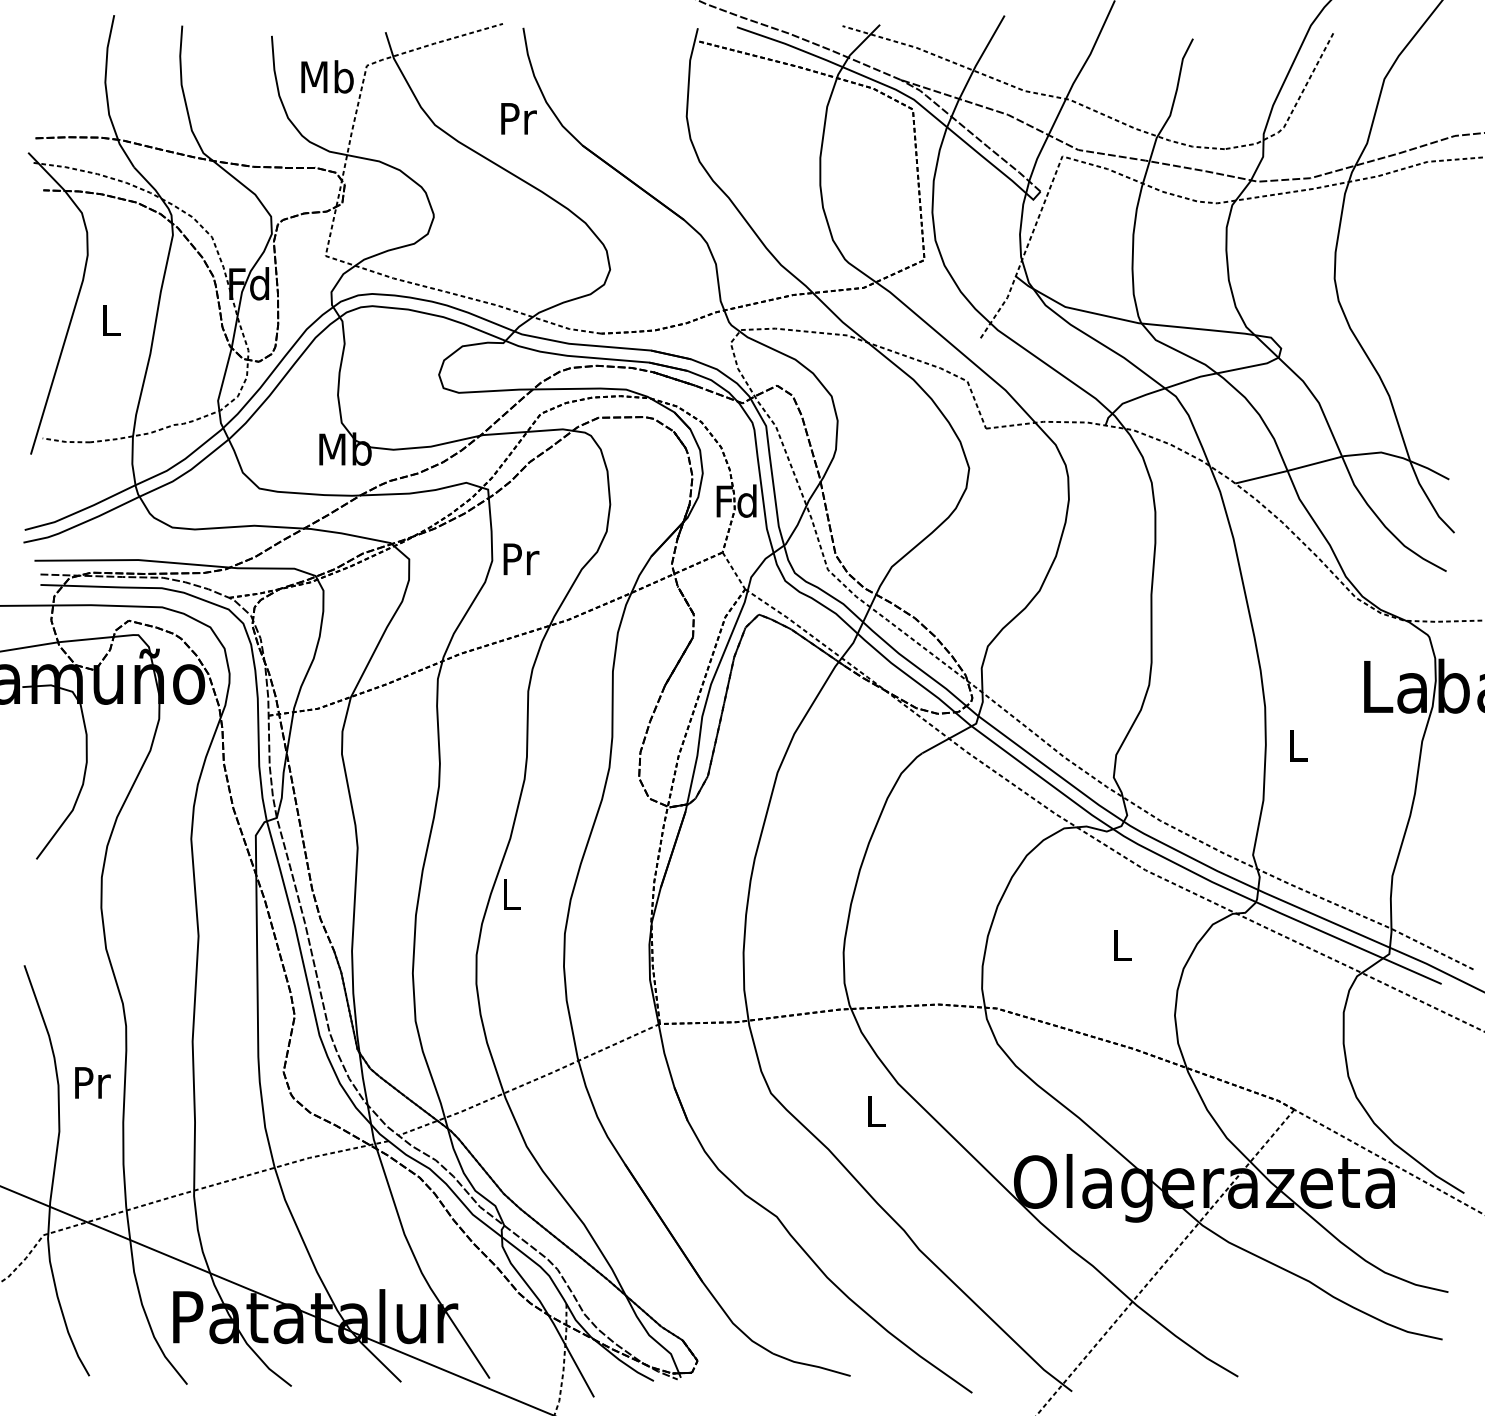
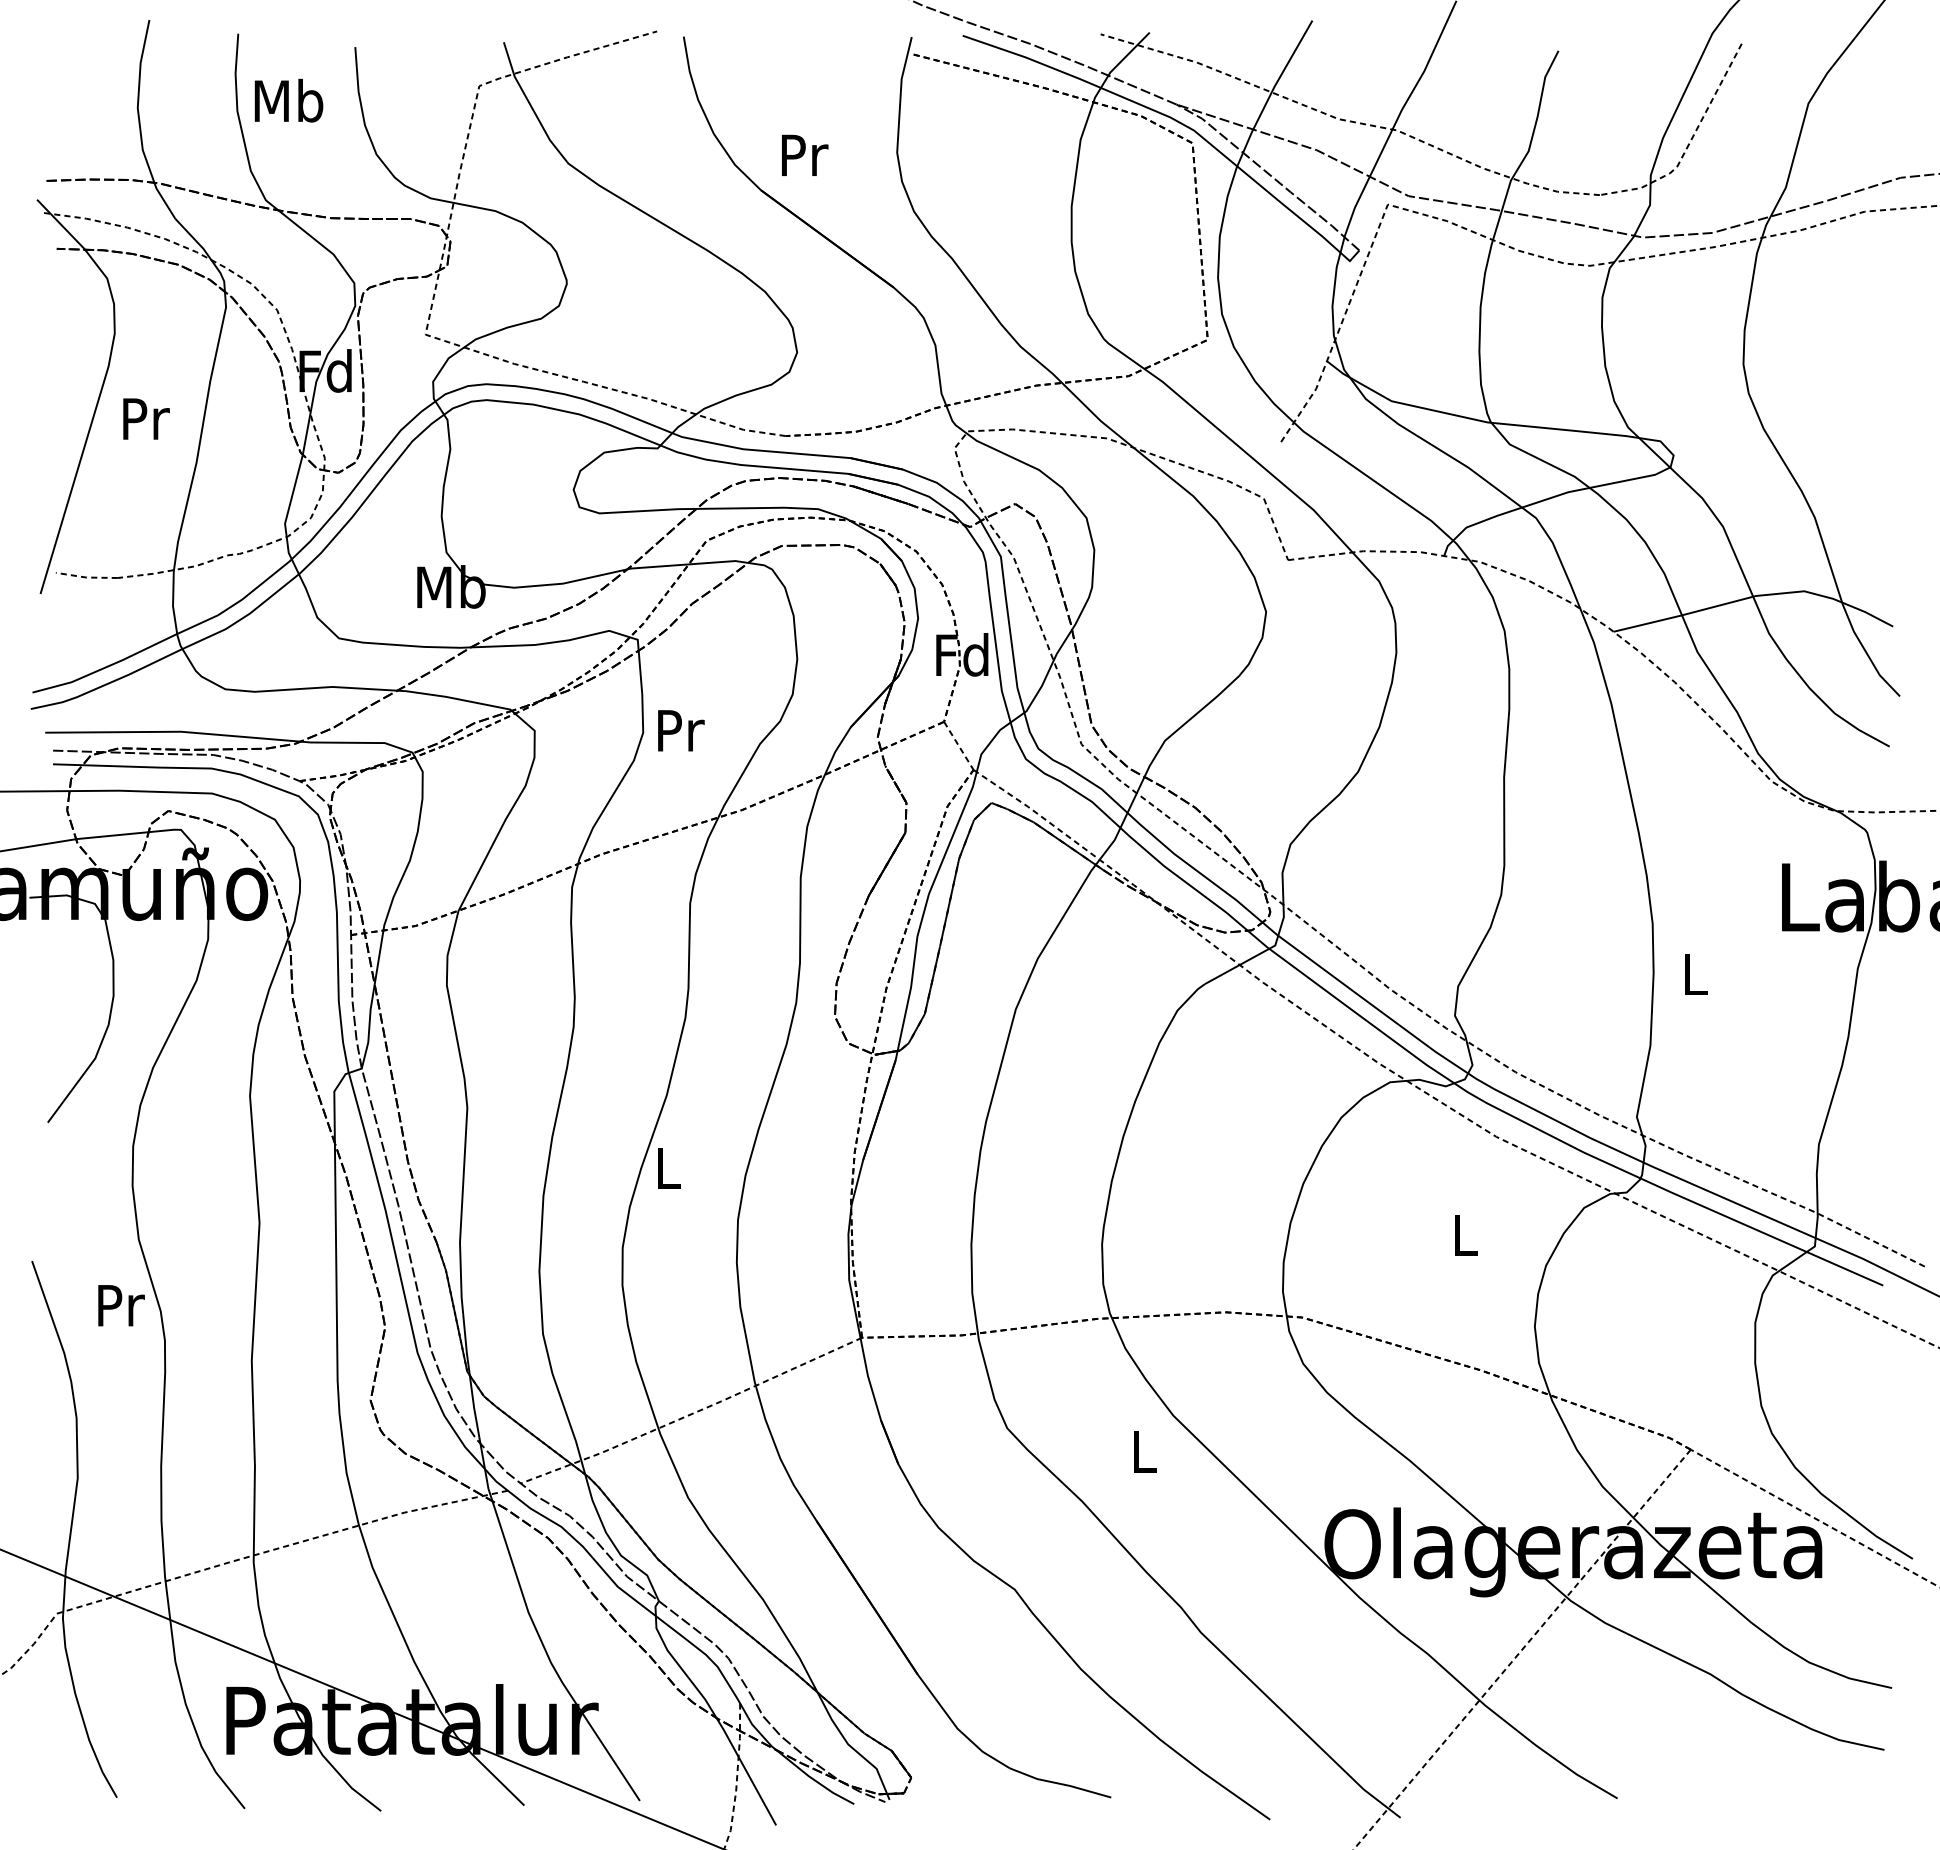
text: (327, 76) -> (288, 100), moved
text: (519, 118) -> (805, 154), moved
text: (112, 320) -> (146, 418), L -> Pr
text: (92, 1082) -> (121, 1305), moved

